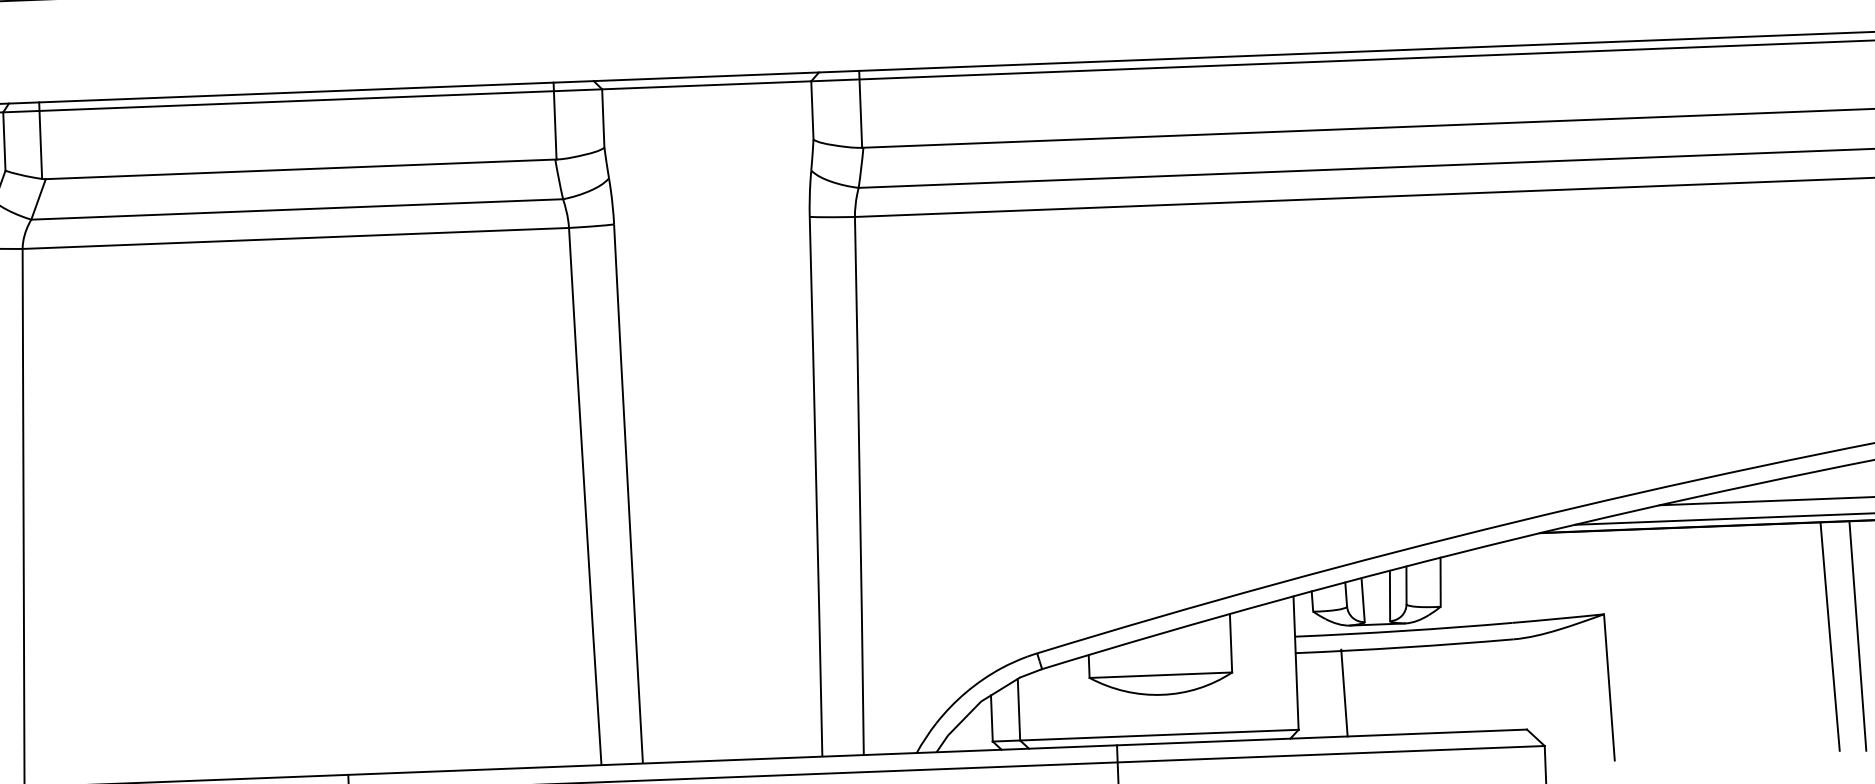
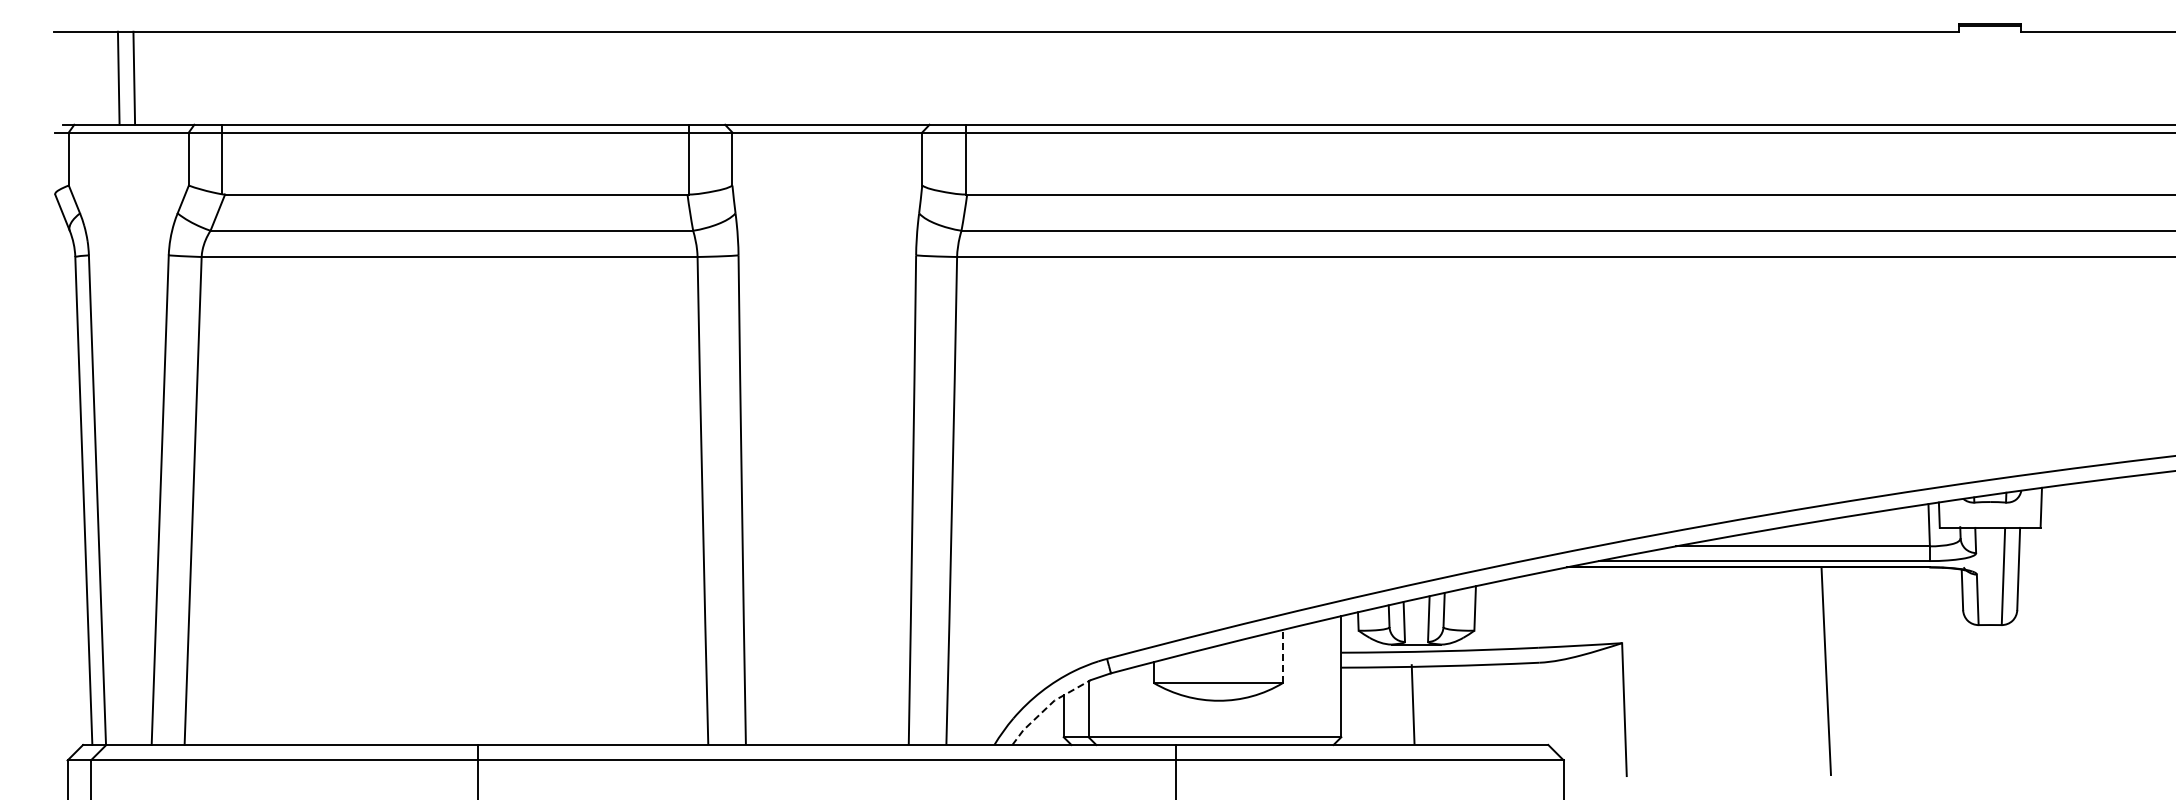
line: (1857, 635) -> (1851, 671), removed
line: (1231, 643) -> (1283, 656), solid -> dashed
line: (1343, 693) -> (1412, 704), moved
line: (973, 709) -> (1047, 707), solid -> dashed

